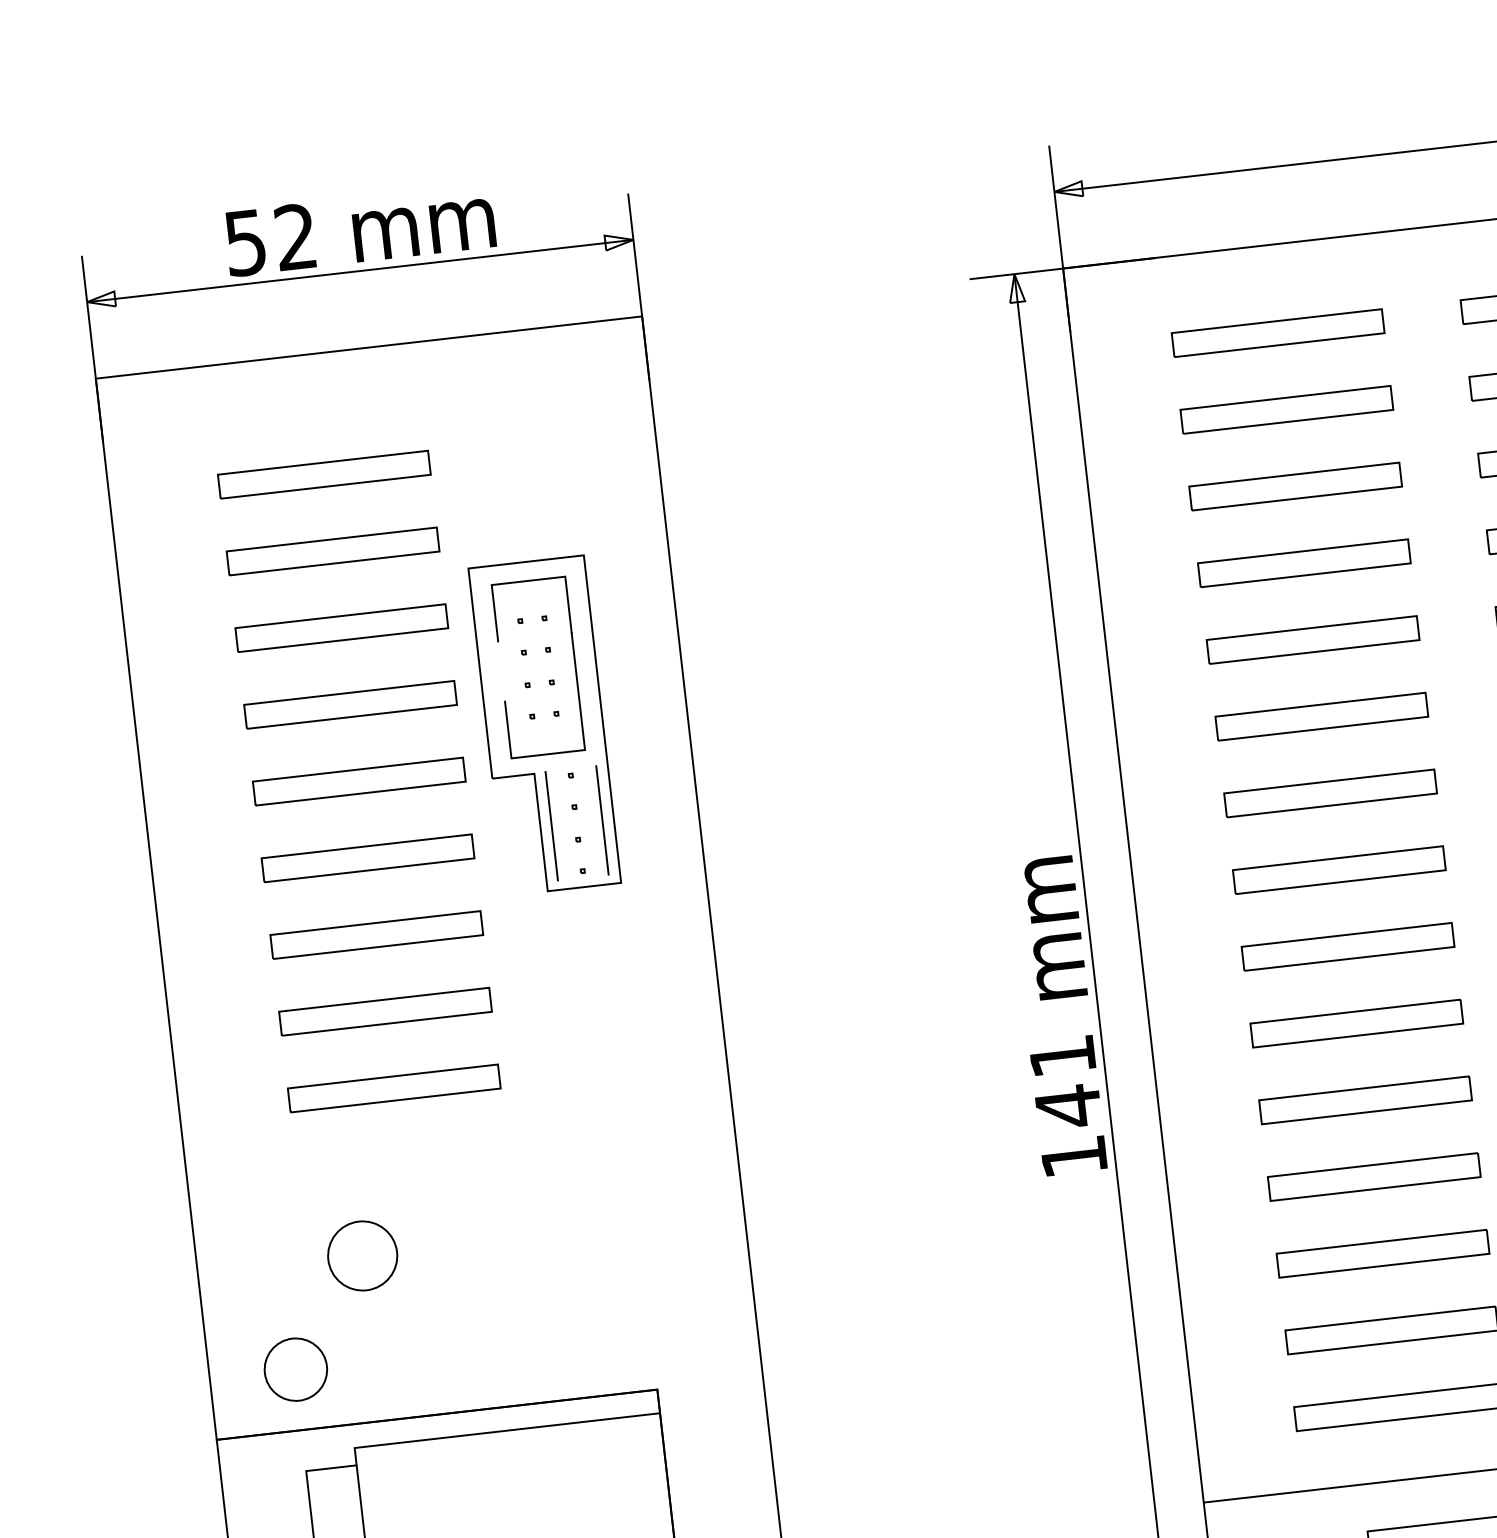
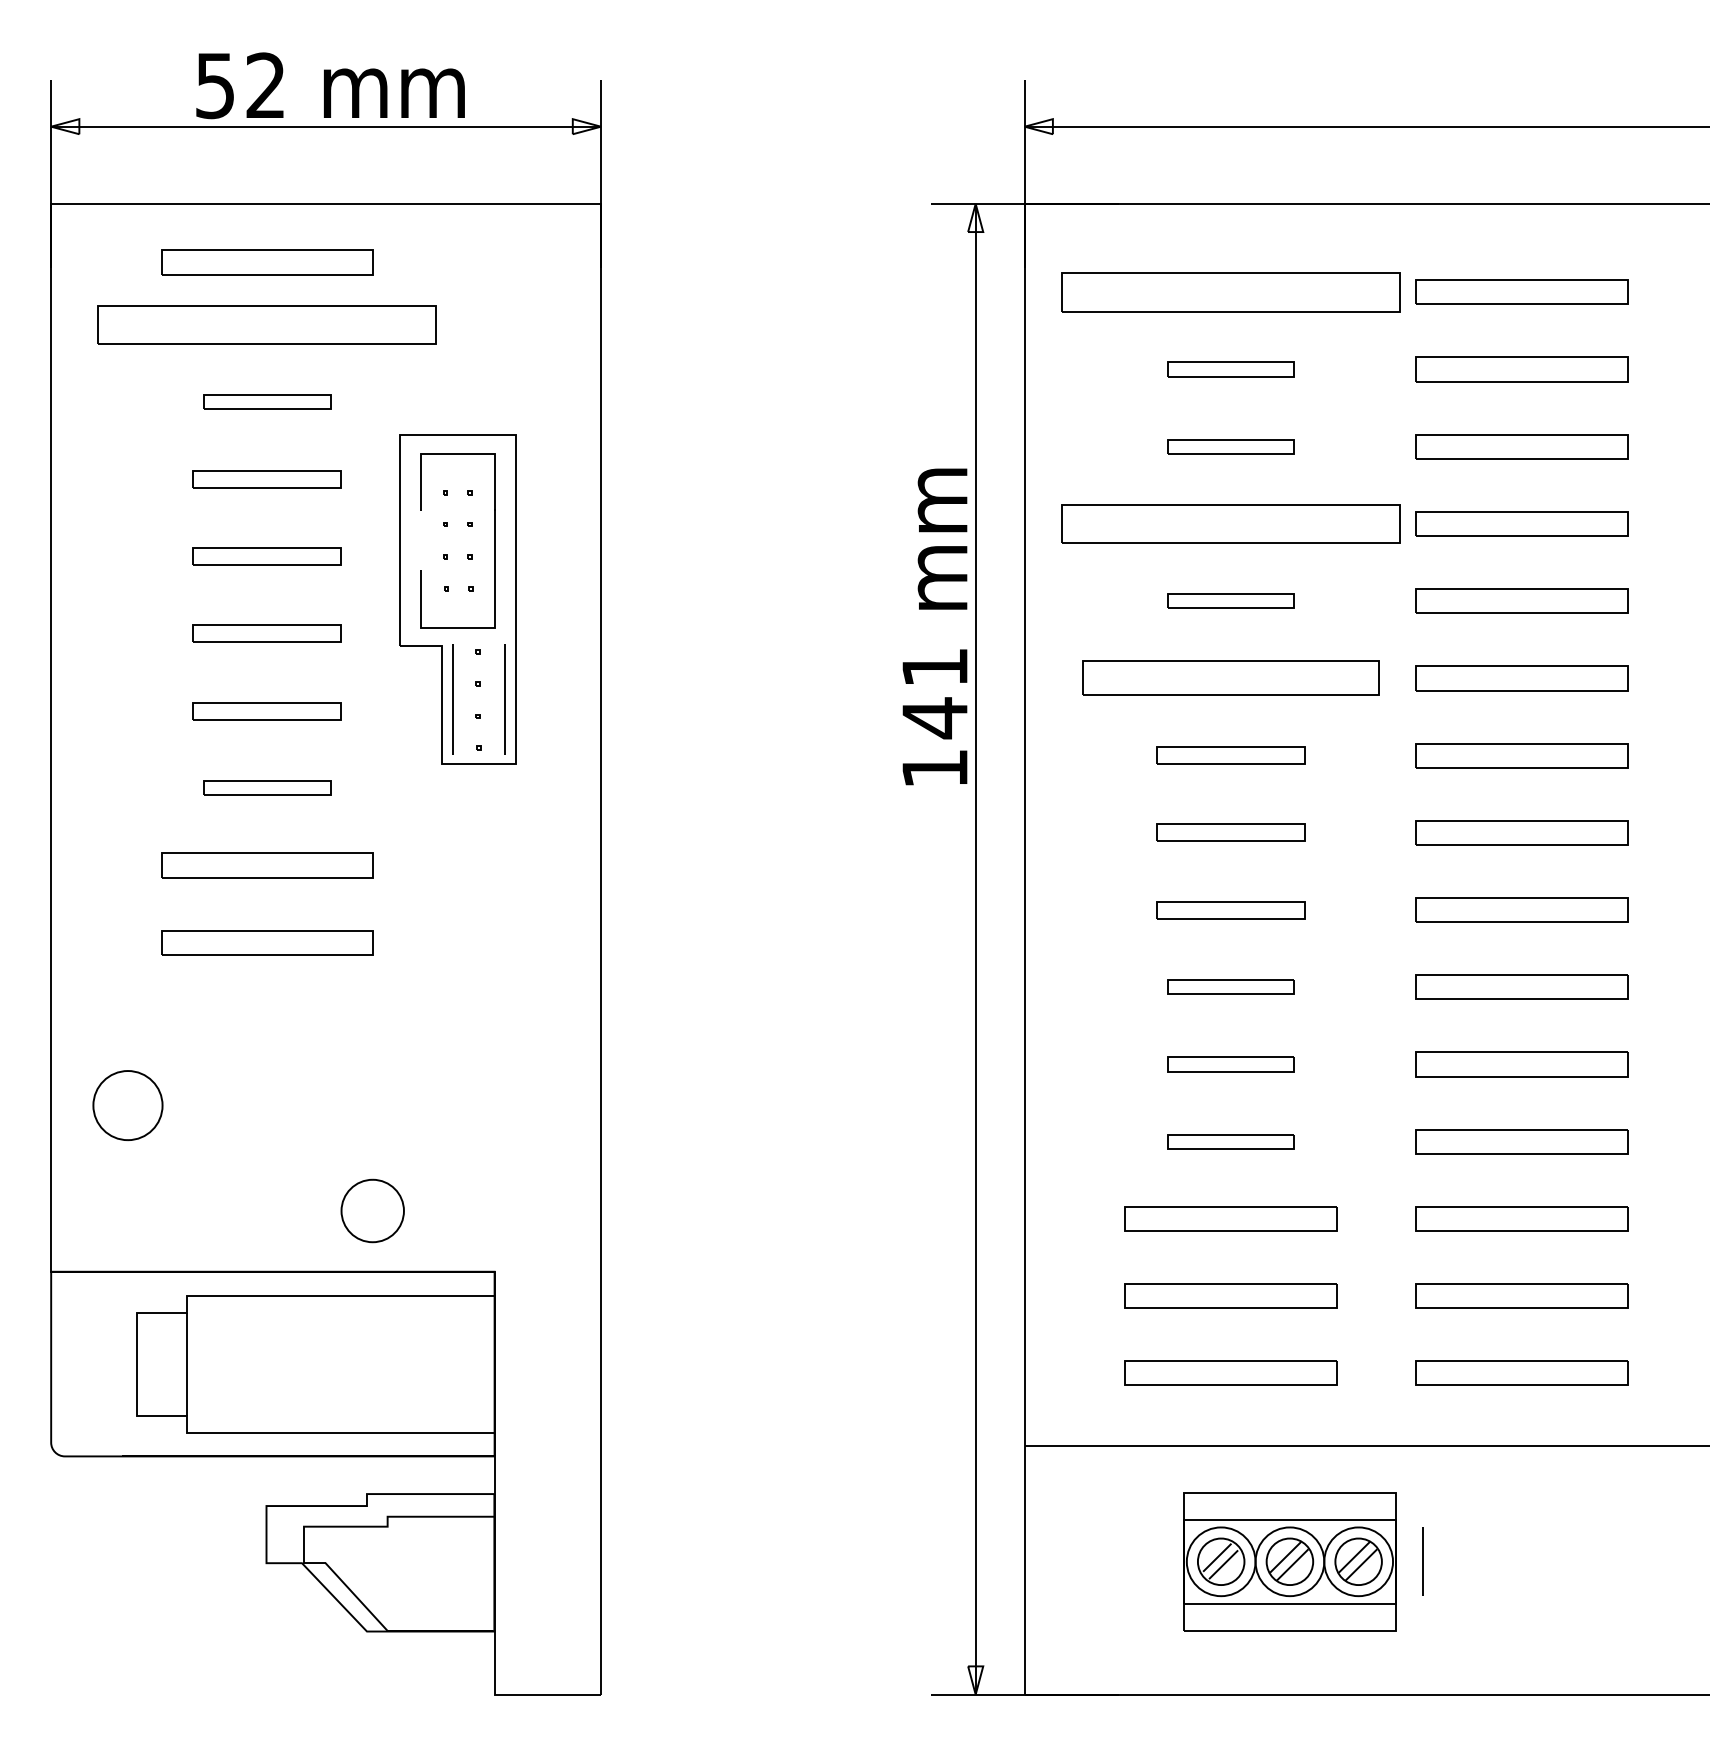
part: (1277, 332) -> (1230, 291), size x1.6
part: (1286, 409) -> (1230, 369), size x0.6
part: (317, 412) -> (267, 262), added
part: (324, 474) -> (267, 324), size x1.6
part: (1295, 486) -> (1230, 446), size x0.6
part: (333, 550) -> (267, 401), size x0.6
part: (1303, 562) -> (1230, 523), size x1.6
part: (342, 628) -> (267, 479), size x0.7
part: (1312, 639) -> (1230, 600), size x0.6
part: (350, 704) -> (267, 556), size x0.7
part: (1321, 716) -> (1230, 678), size x1.4
part: (359, 781) -> (267, 633), size x0.7
part: (1330, 793) -> (1230, 755), size x0.7
part: (368, 857) -> (267, 710), size x0.7
part: (1338, 869) -> (1230, 832), size x0.7
part: (376, 934) -> (267, 787), size x0.6
part: (1347, 946) -> (1230, 909), size x0.7
text: (1057, 1015) -> (934, 626), moved
part: (1356, 1022) -> (1230, 986), size x0.6
part: (1365, 1100) -> (1230, 1064), size x0.6
part: (1373, 1176) -> (1230, 1141), size x0.6
curve: (330, 1246) -> (97, 1092), moved
curve: (283, 1342) -> (363, 1182), moved

